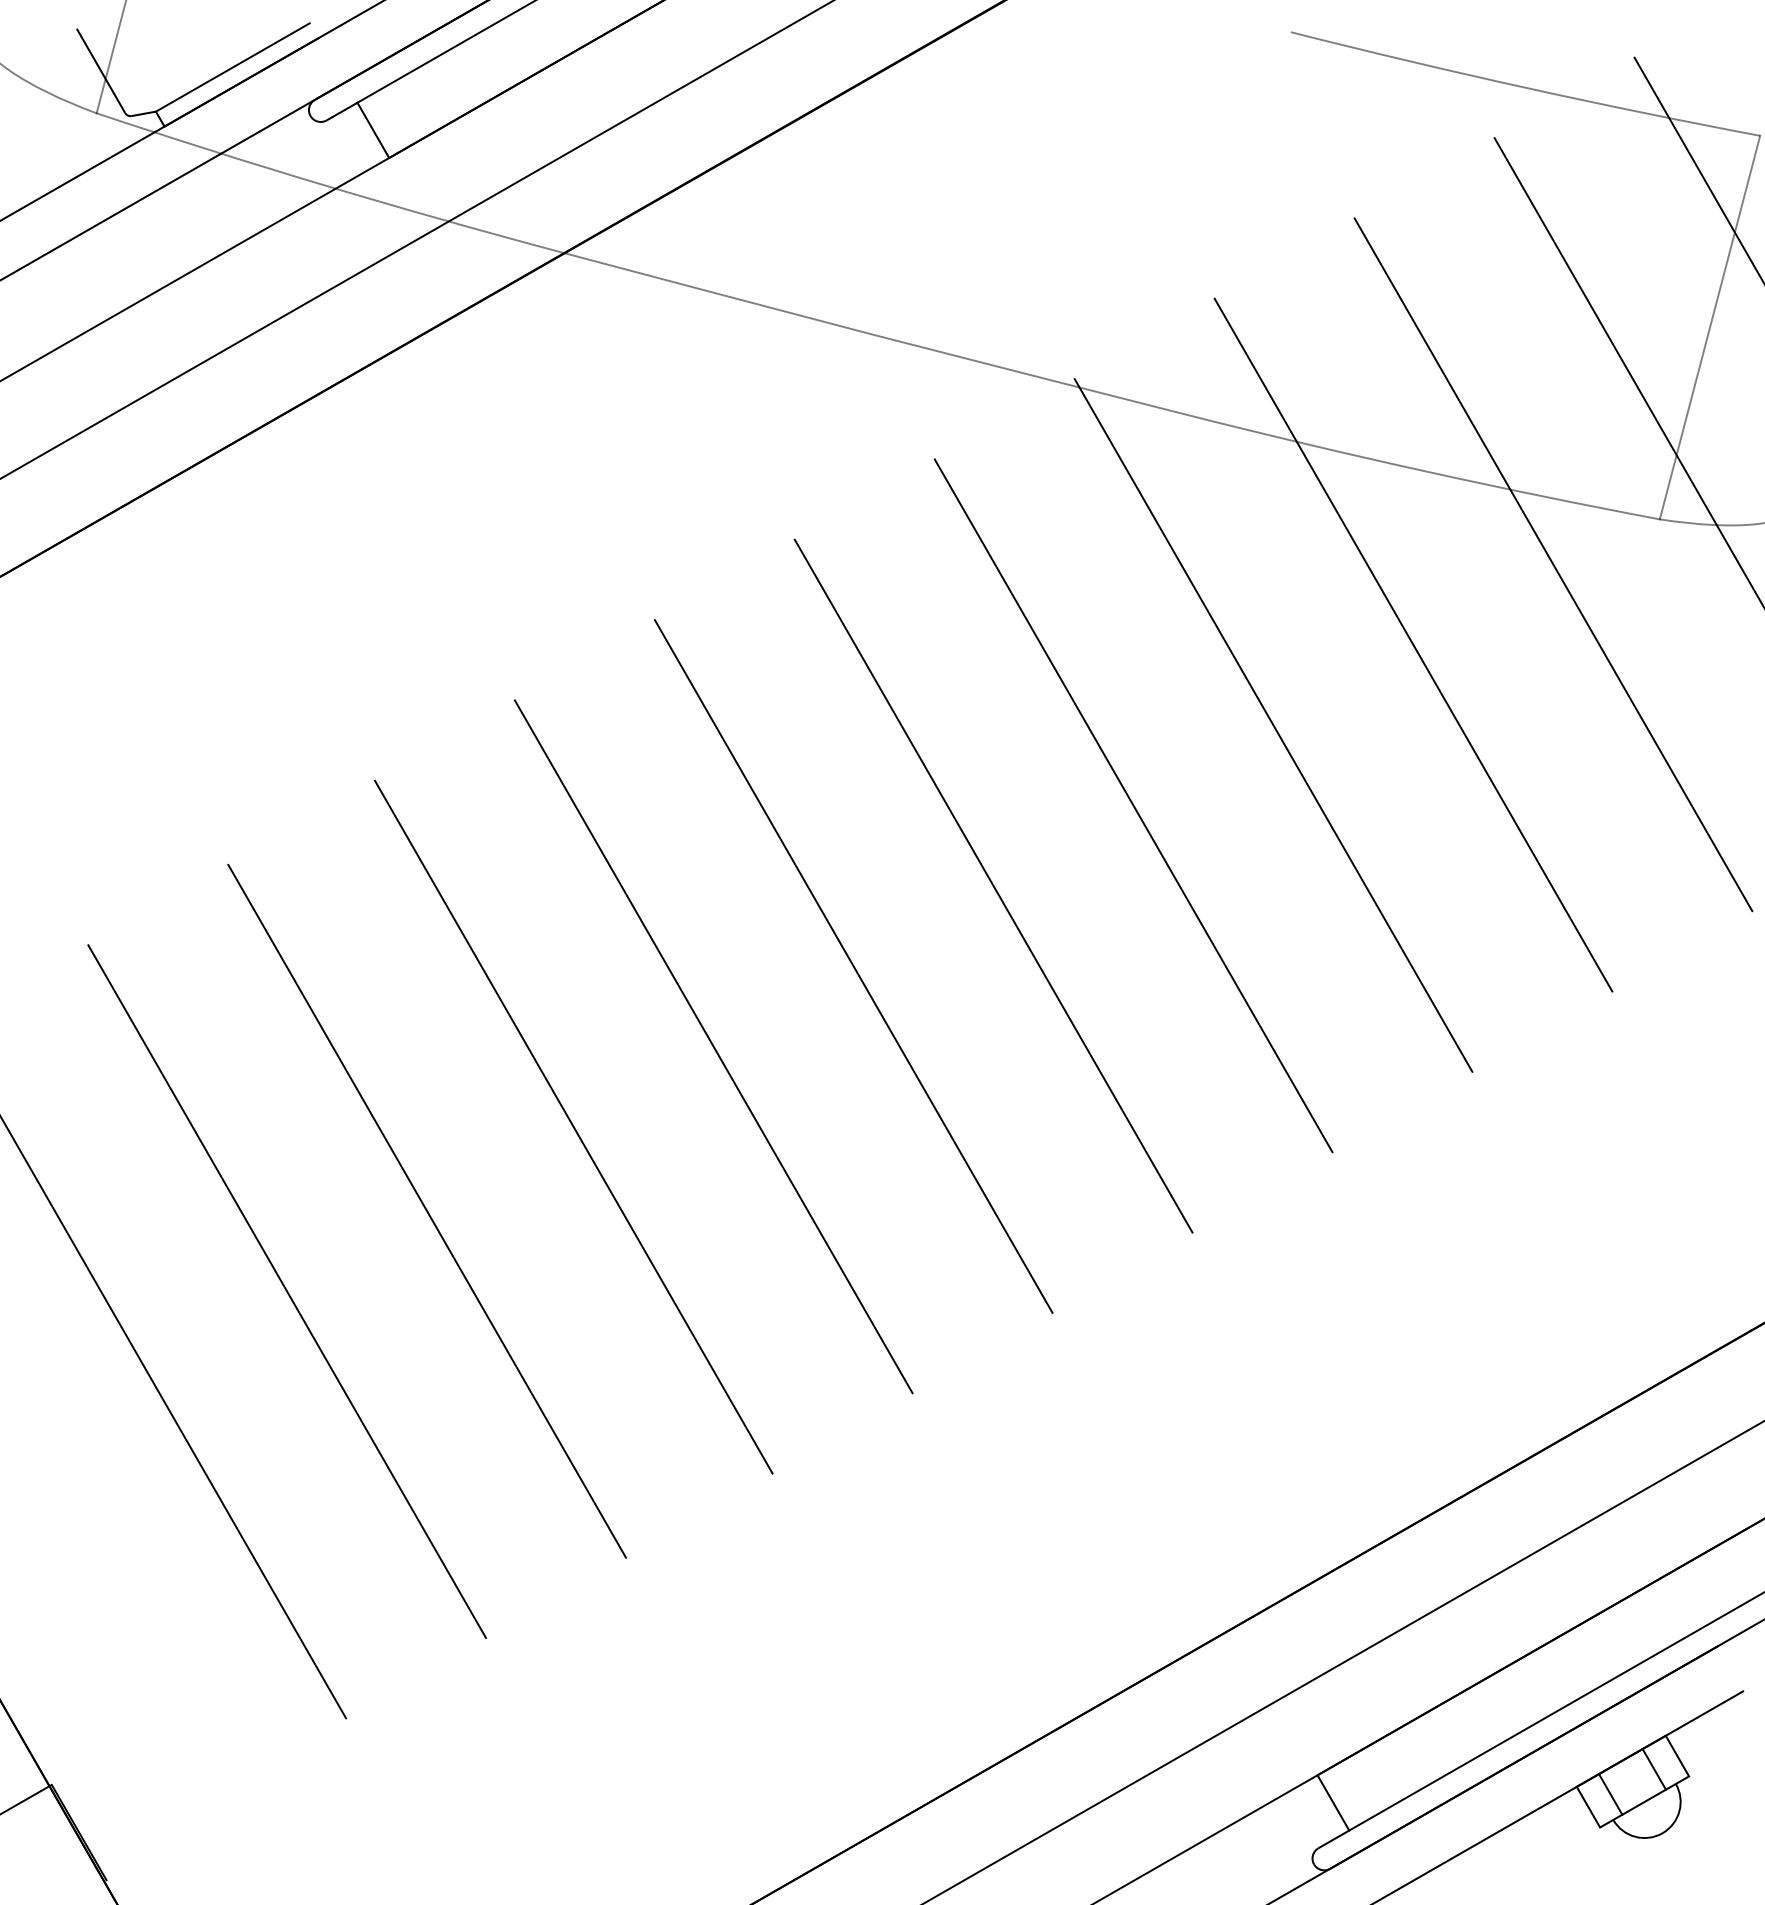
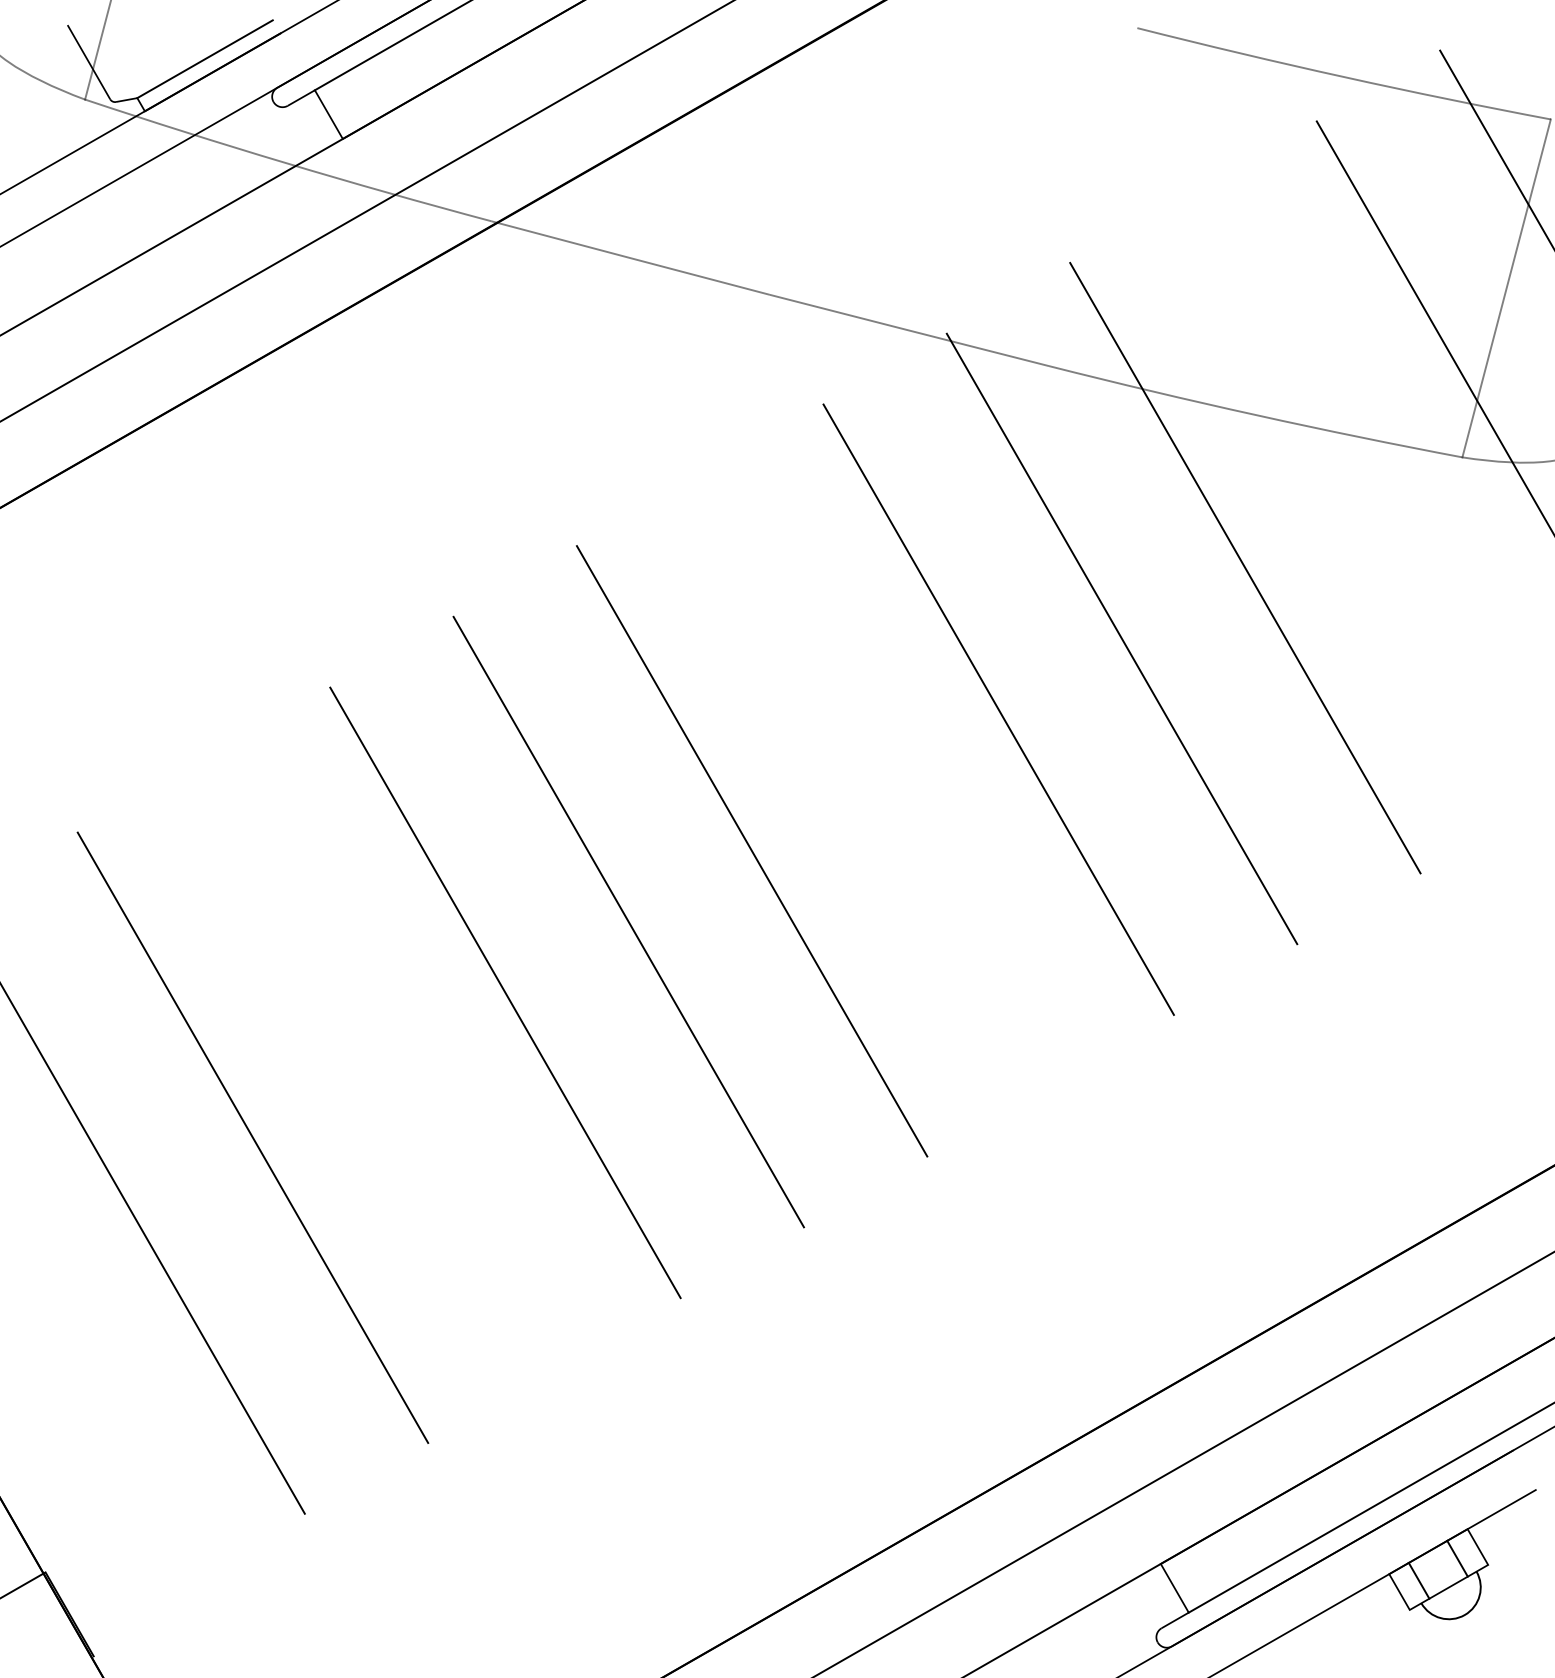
line: (1553, 564) -> (1368, 497), removed
line: (993, 885) -> (875, 779), removed
line: (426, 1210) -> (375, 1066), removed

